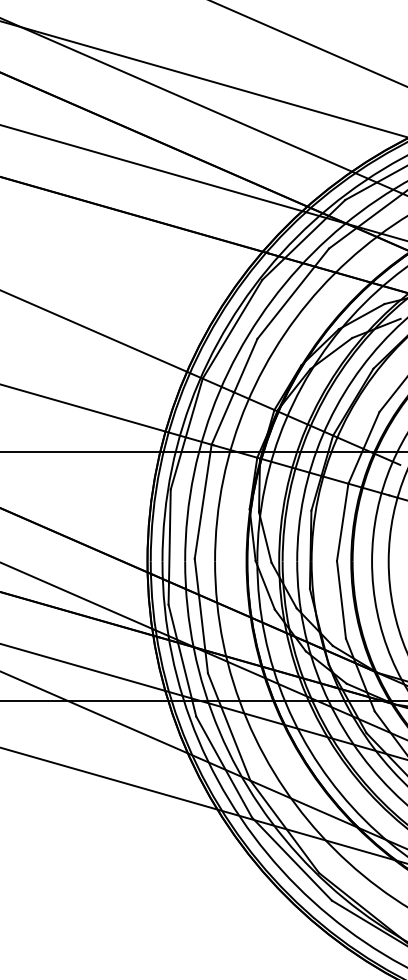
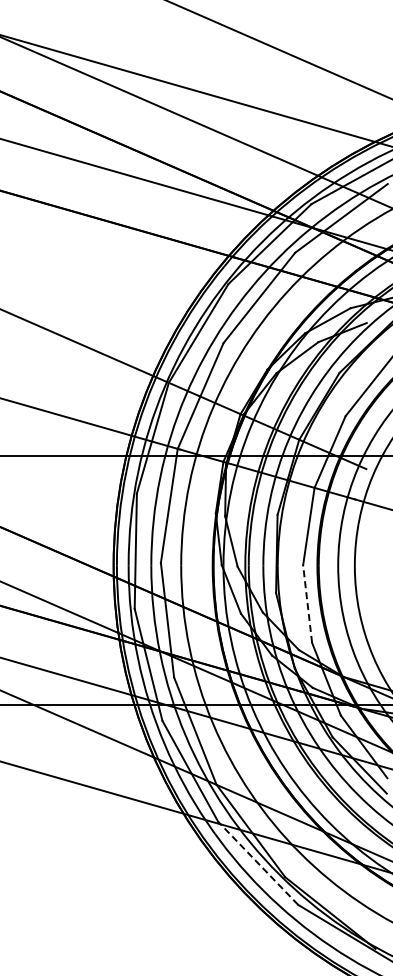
line: (341, 599) -> (307, 603), solid -> dashed
line: (291, 859) -> (257, 863), solid -> dashed

